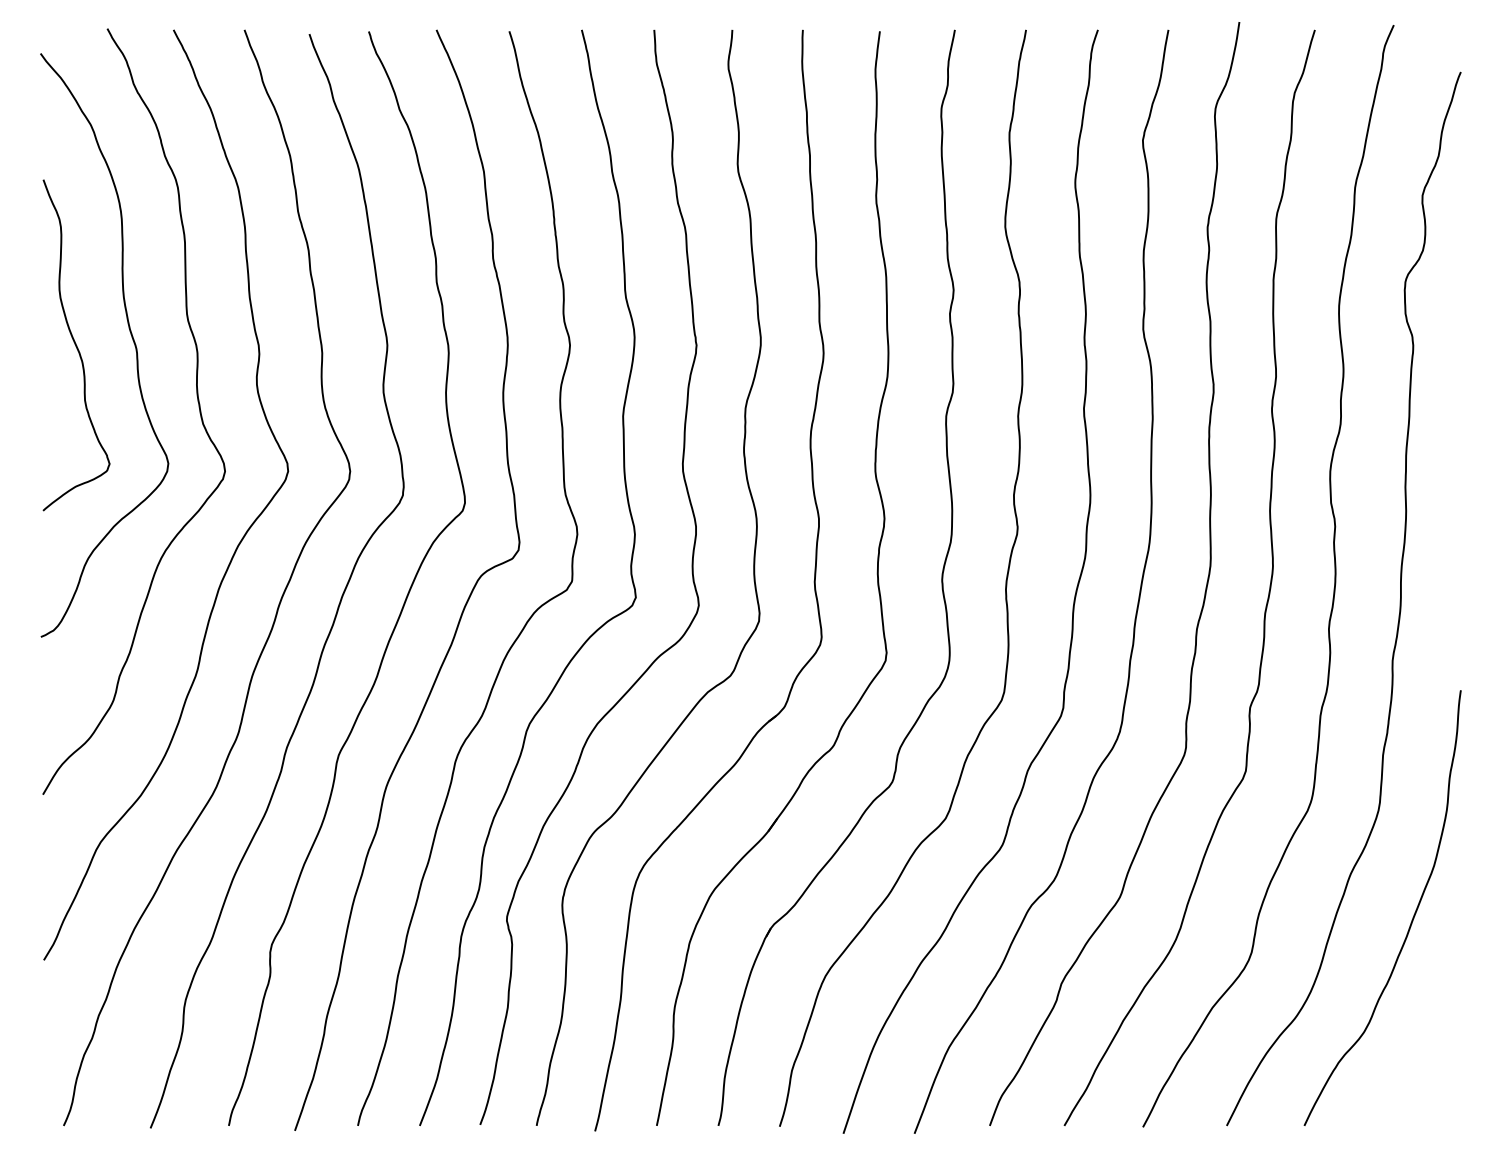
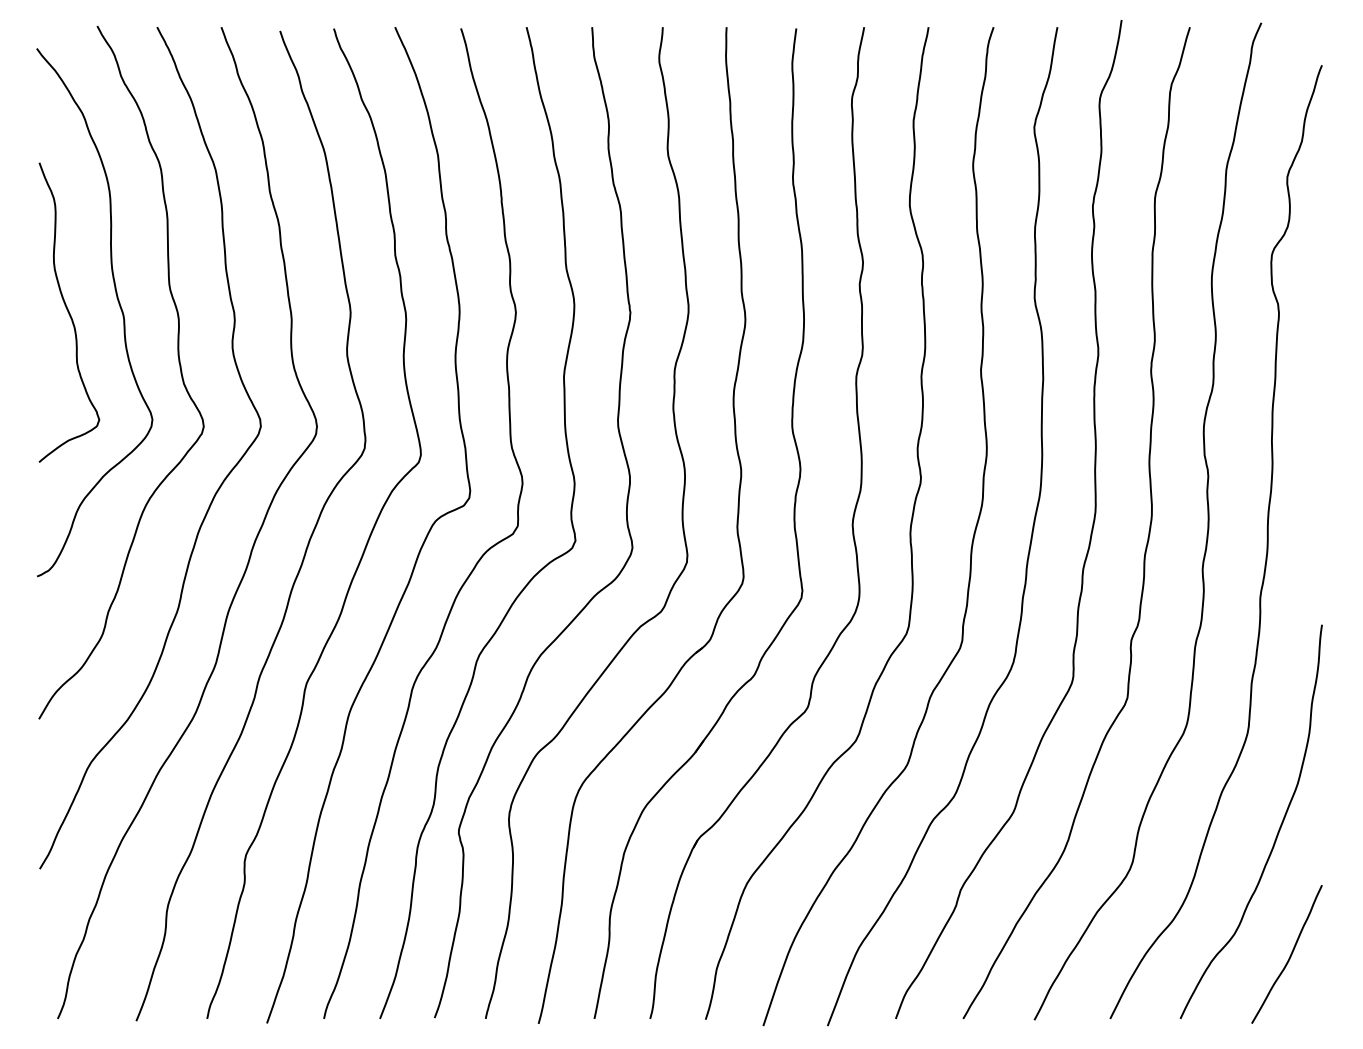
curve: (1424, 1056) -> (1289, 956), added

